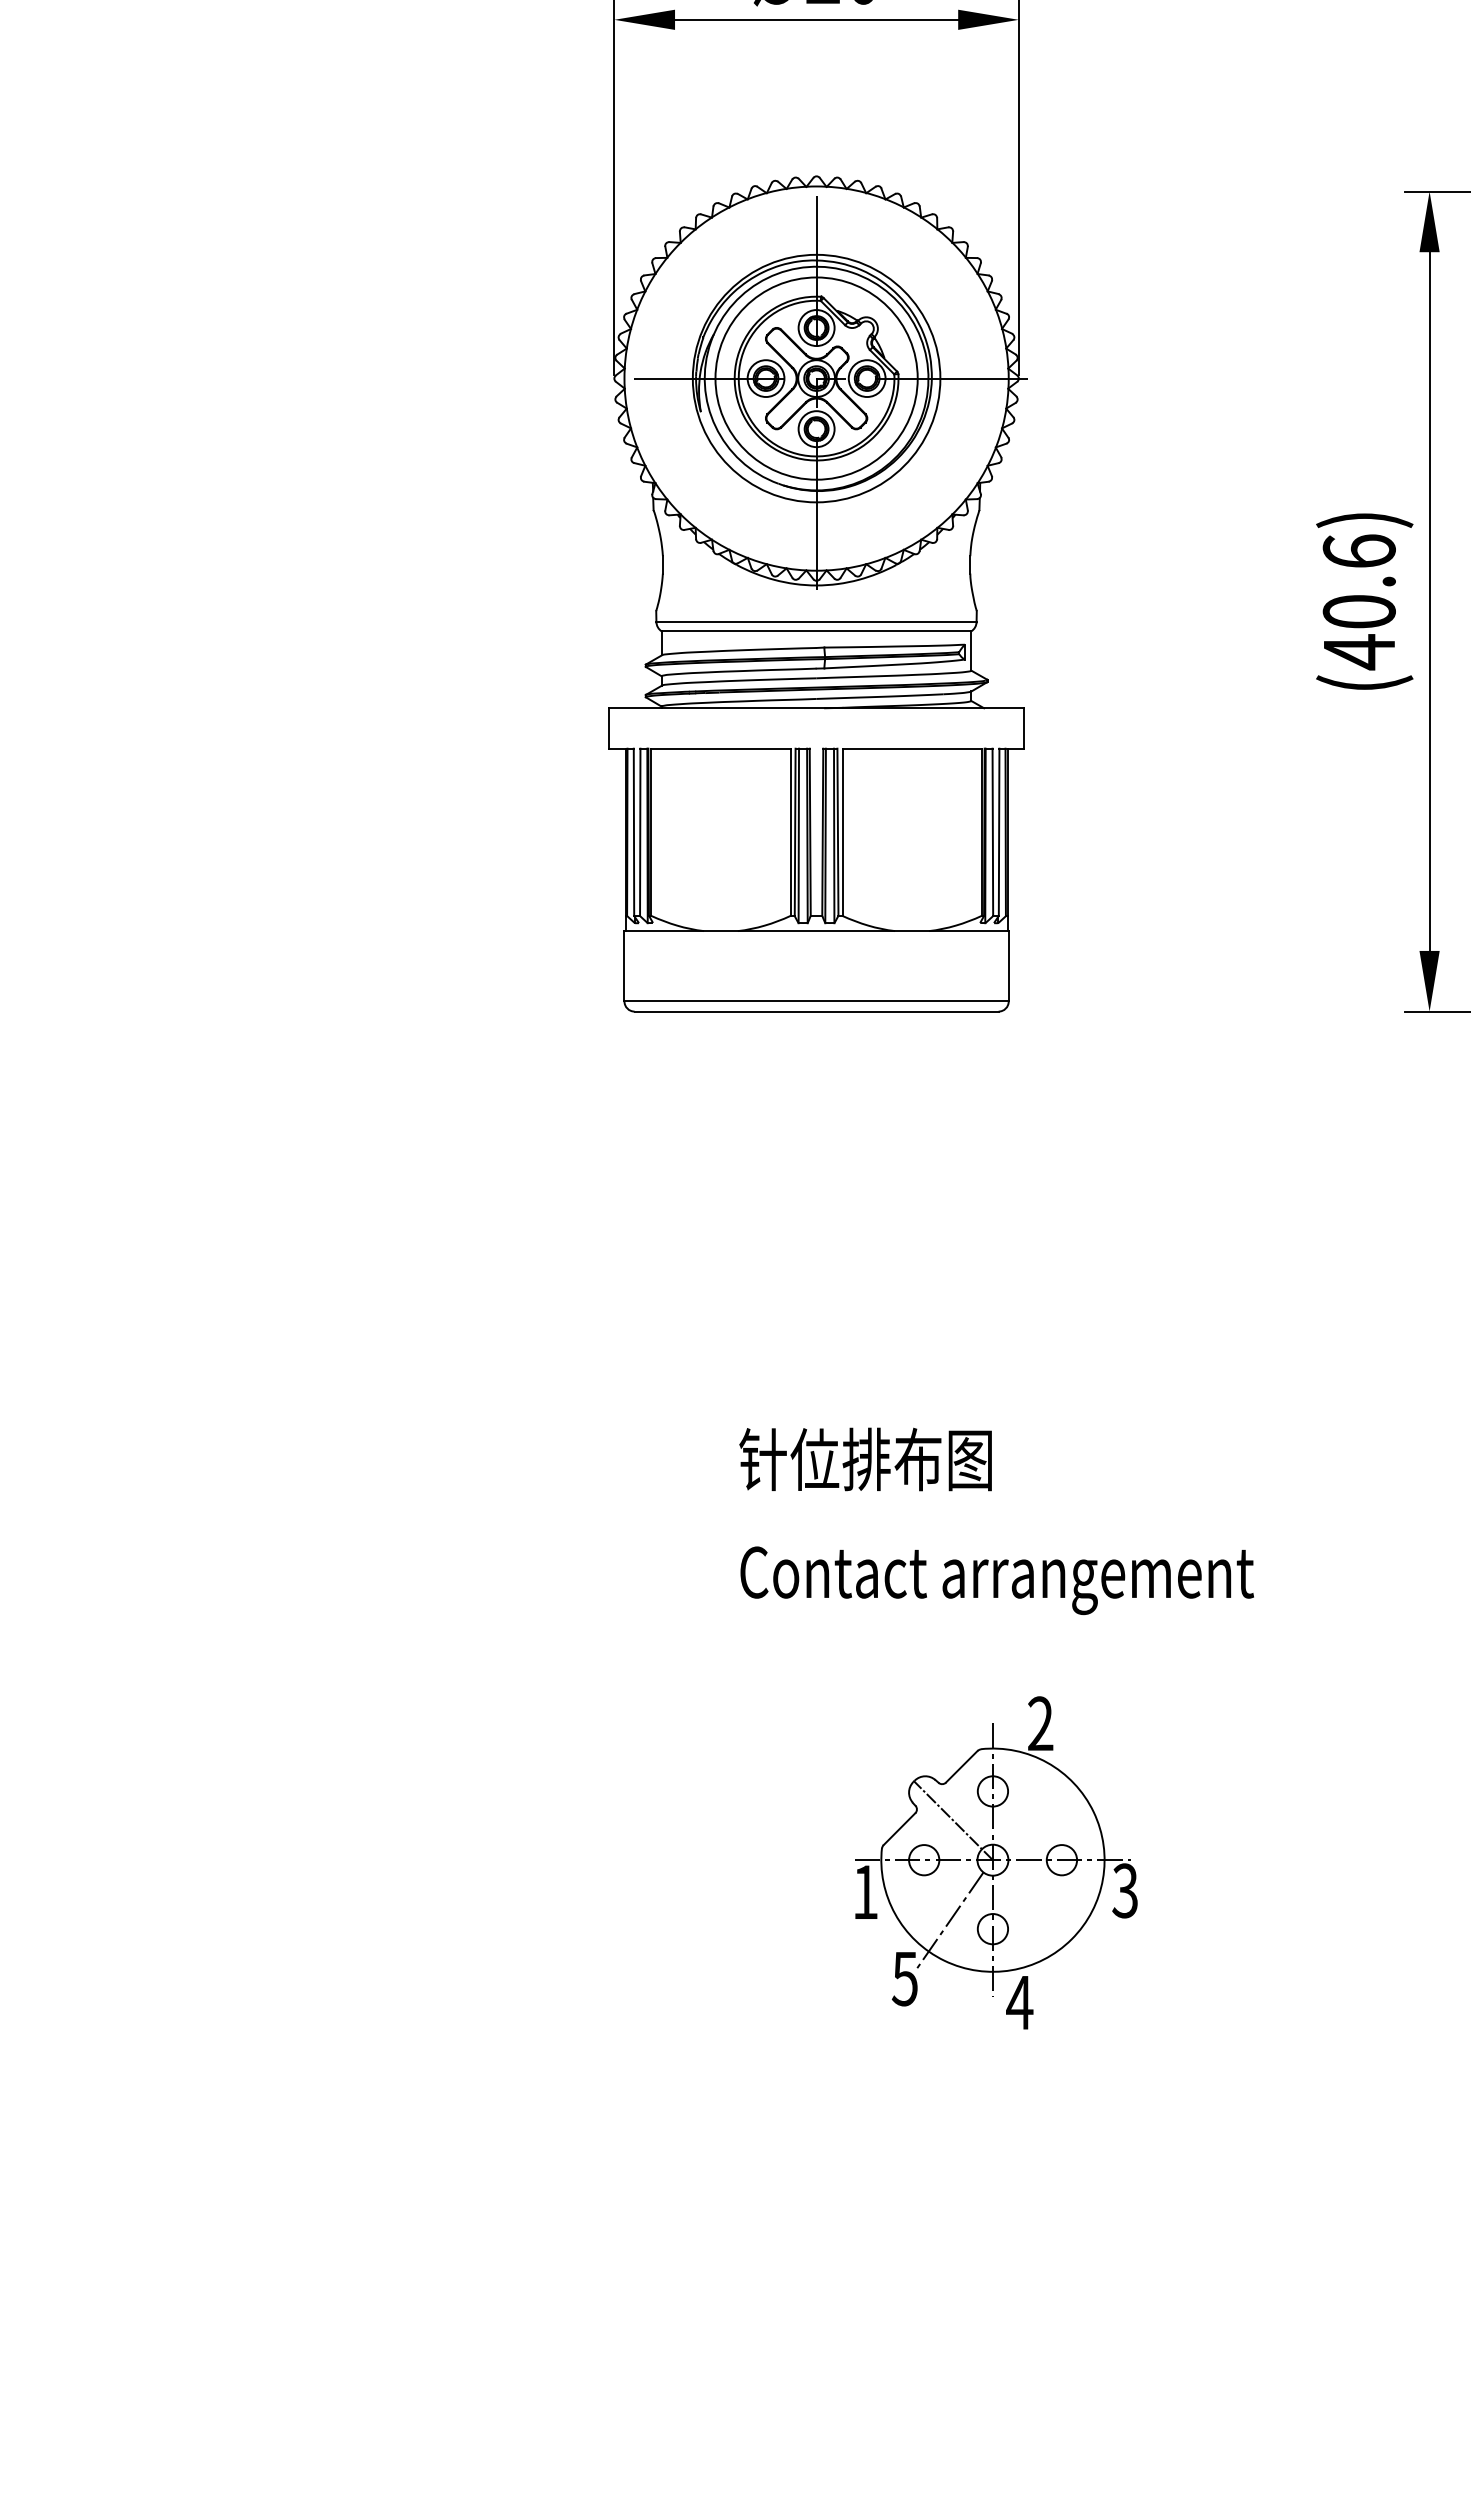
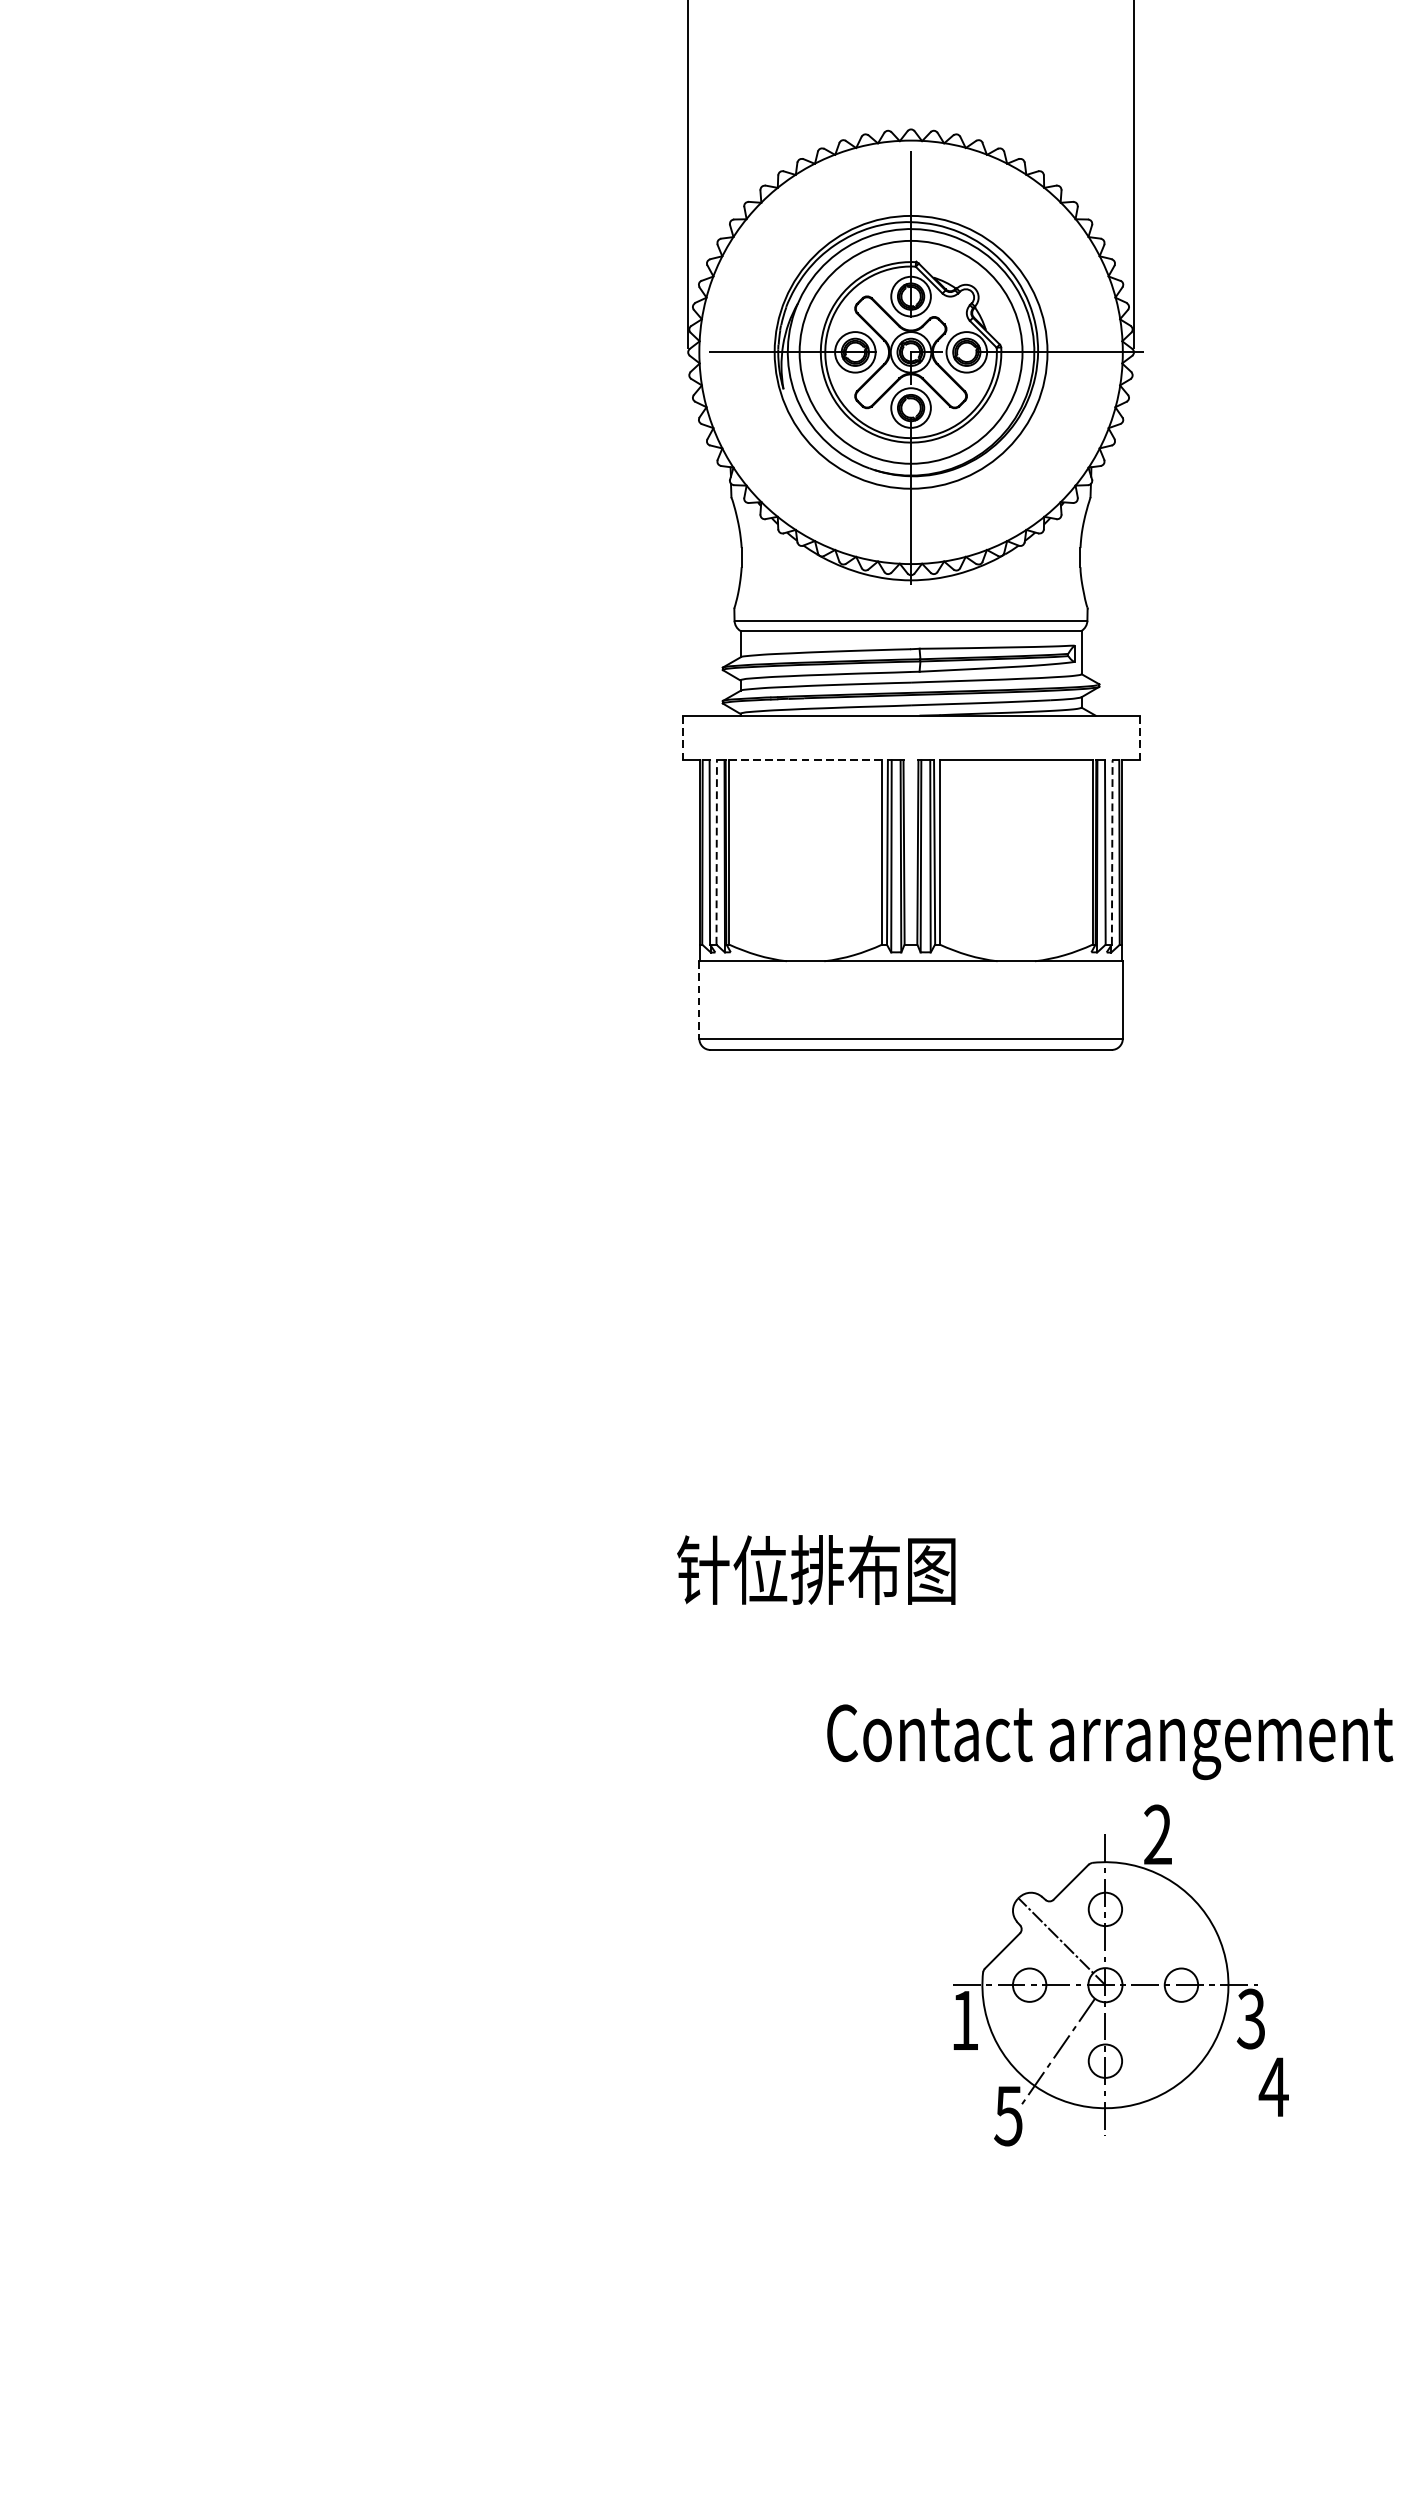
line: (609, 727) -> (682, 736), solid -> dashed
line: (1023, 727) -> (1139, 736), solid -> dashed
line: (720, 748) -> (805, 760), solid -> dashed
line: (640, 832) -> (716, 852), solid -> dashed
line: (999, 832) -> (1112, 852), solid -> dashed
line: (624, 966) -> (699, 1000), solid -> dashed
text: (865, 1459) -> (816, 1570), moved
text: (996, 1580) -> (1109, 1741), moved
text: (1019, 2002) -> (1273, 2086), moved

